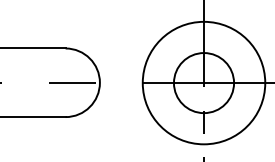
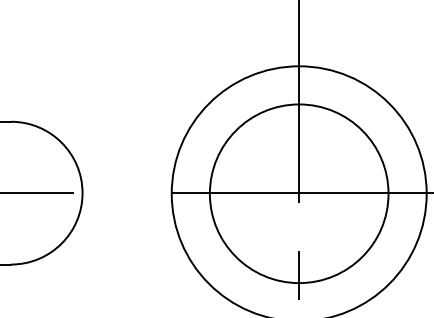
circle: (203, 83) -> (298, 194), size x1.43

